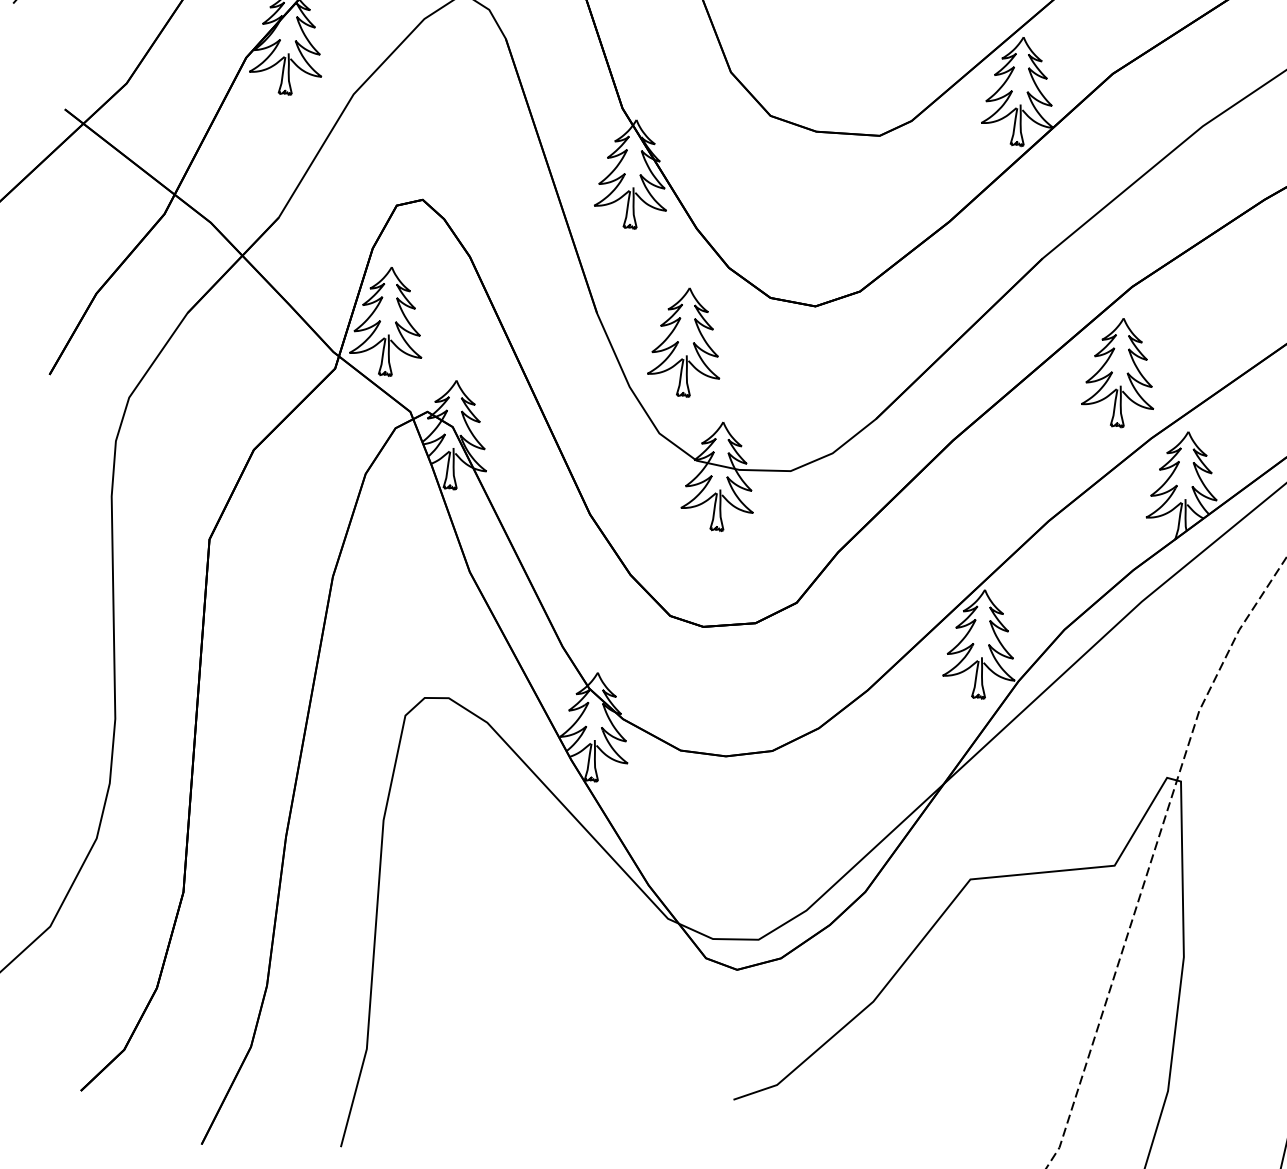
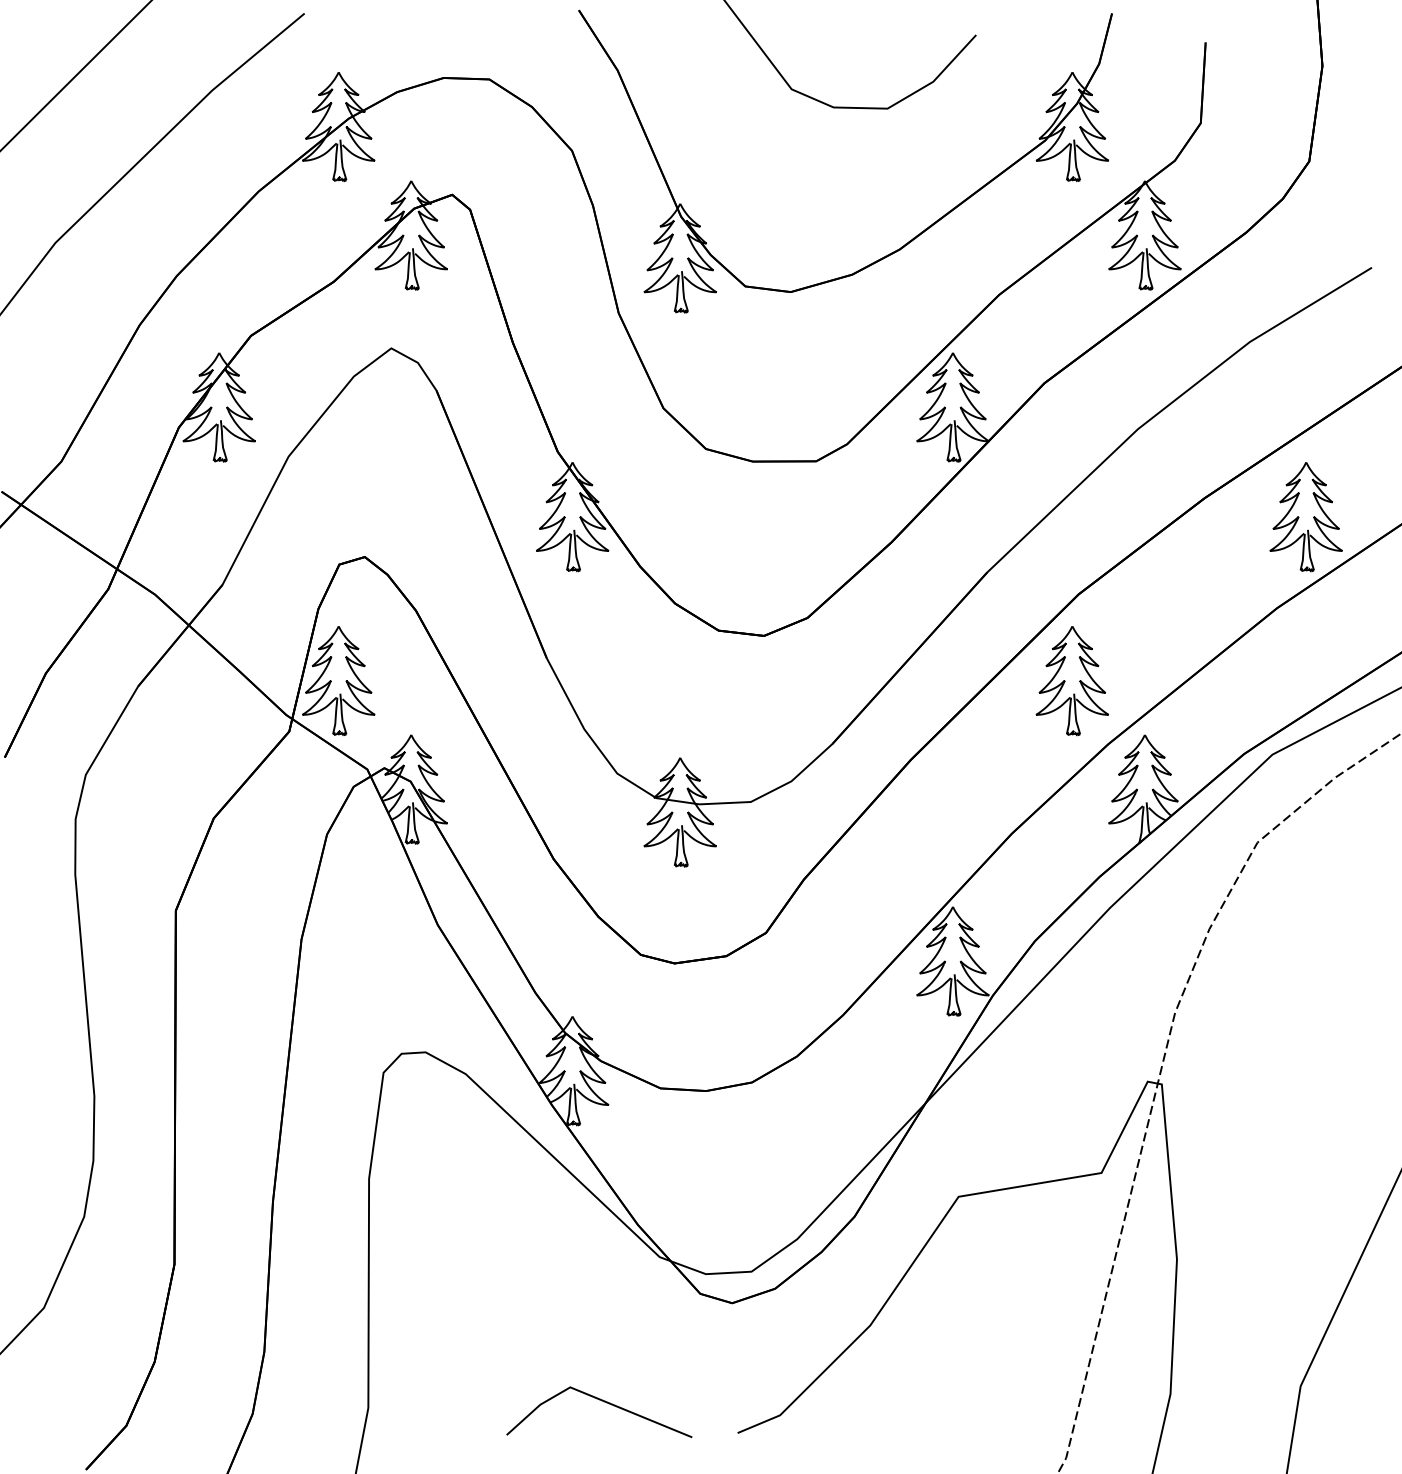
part: (685, 342) -> (636, 681), removed
line: (599, 1058) -> (601, 1401), added

